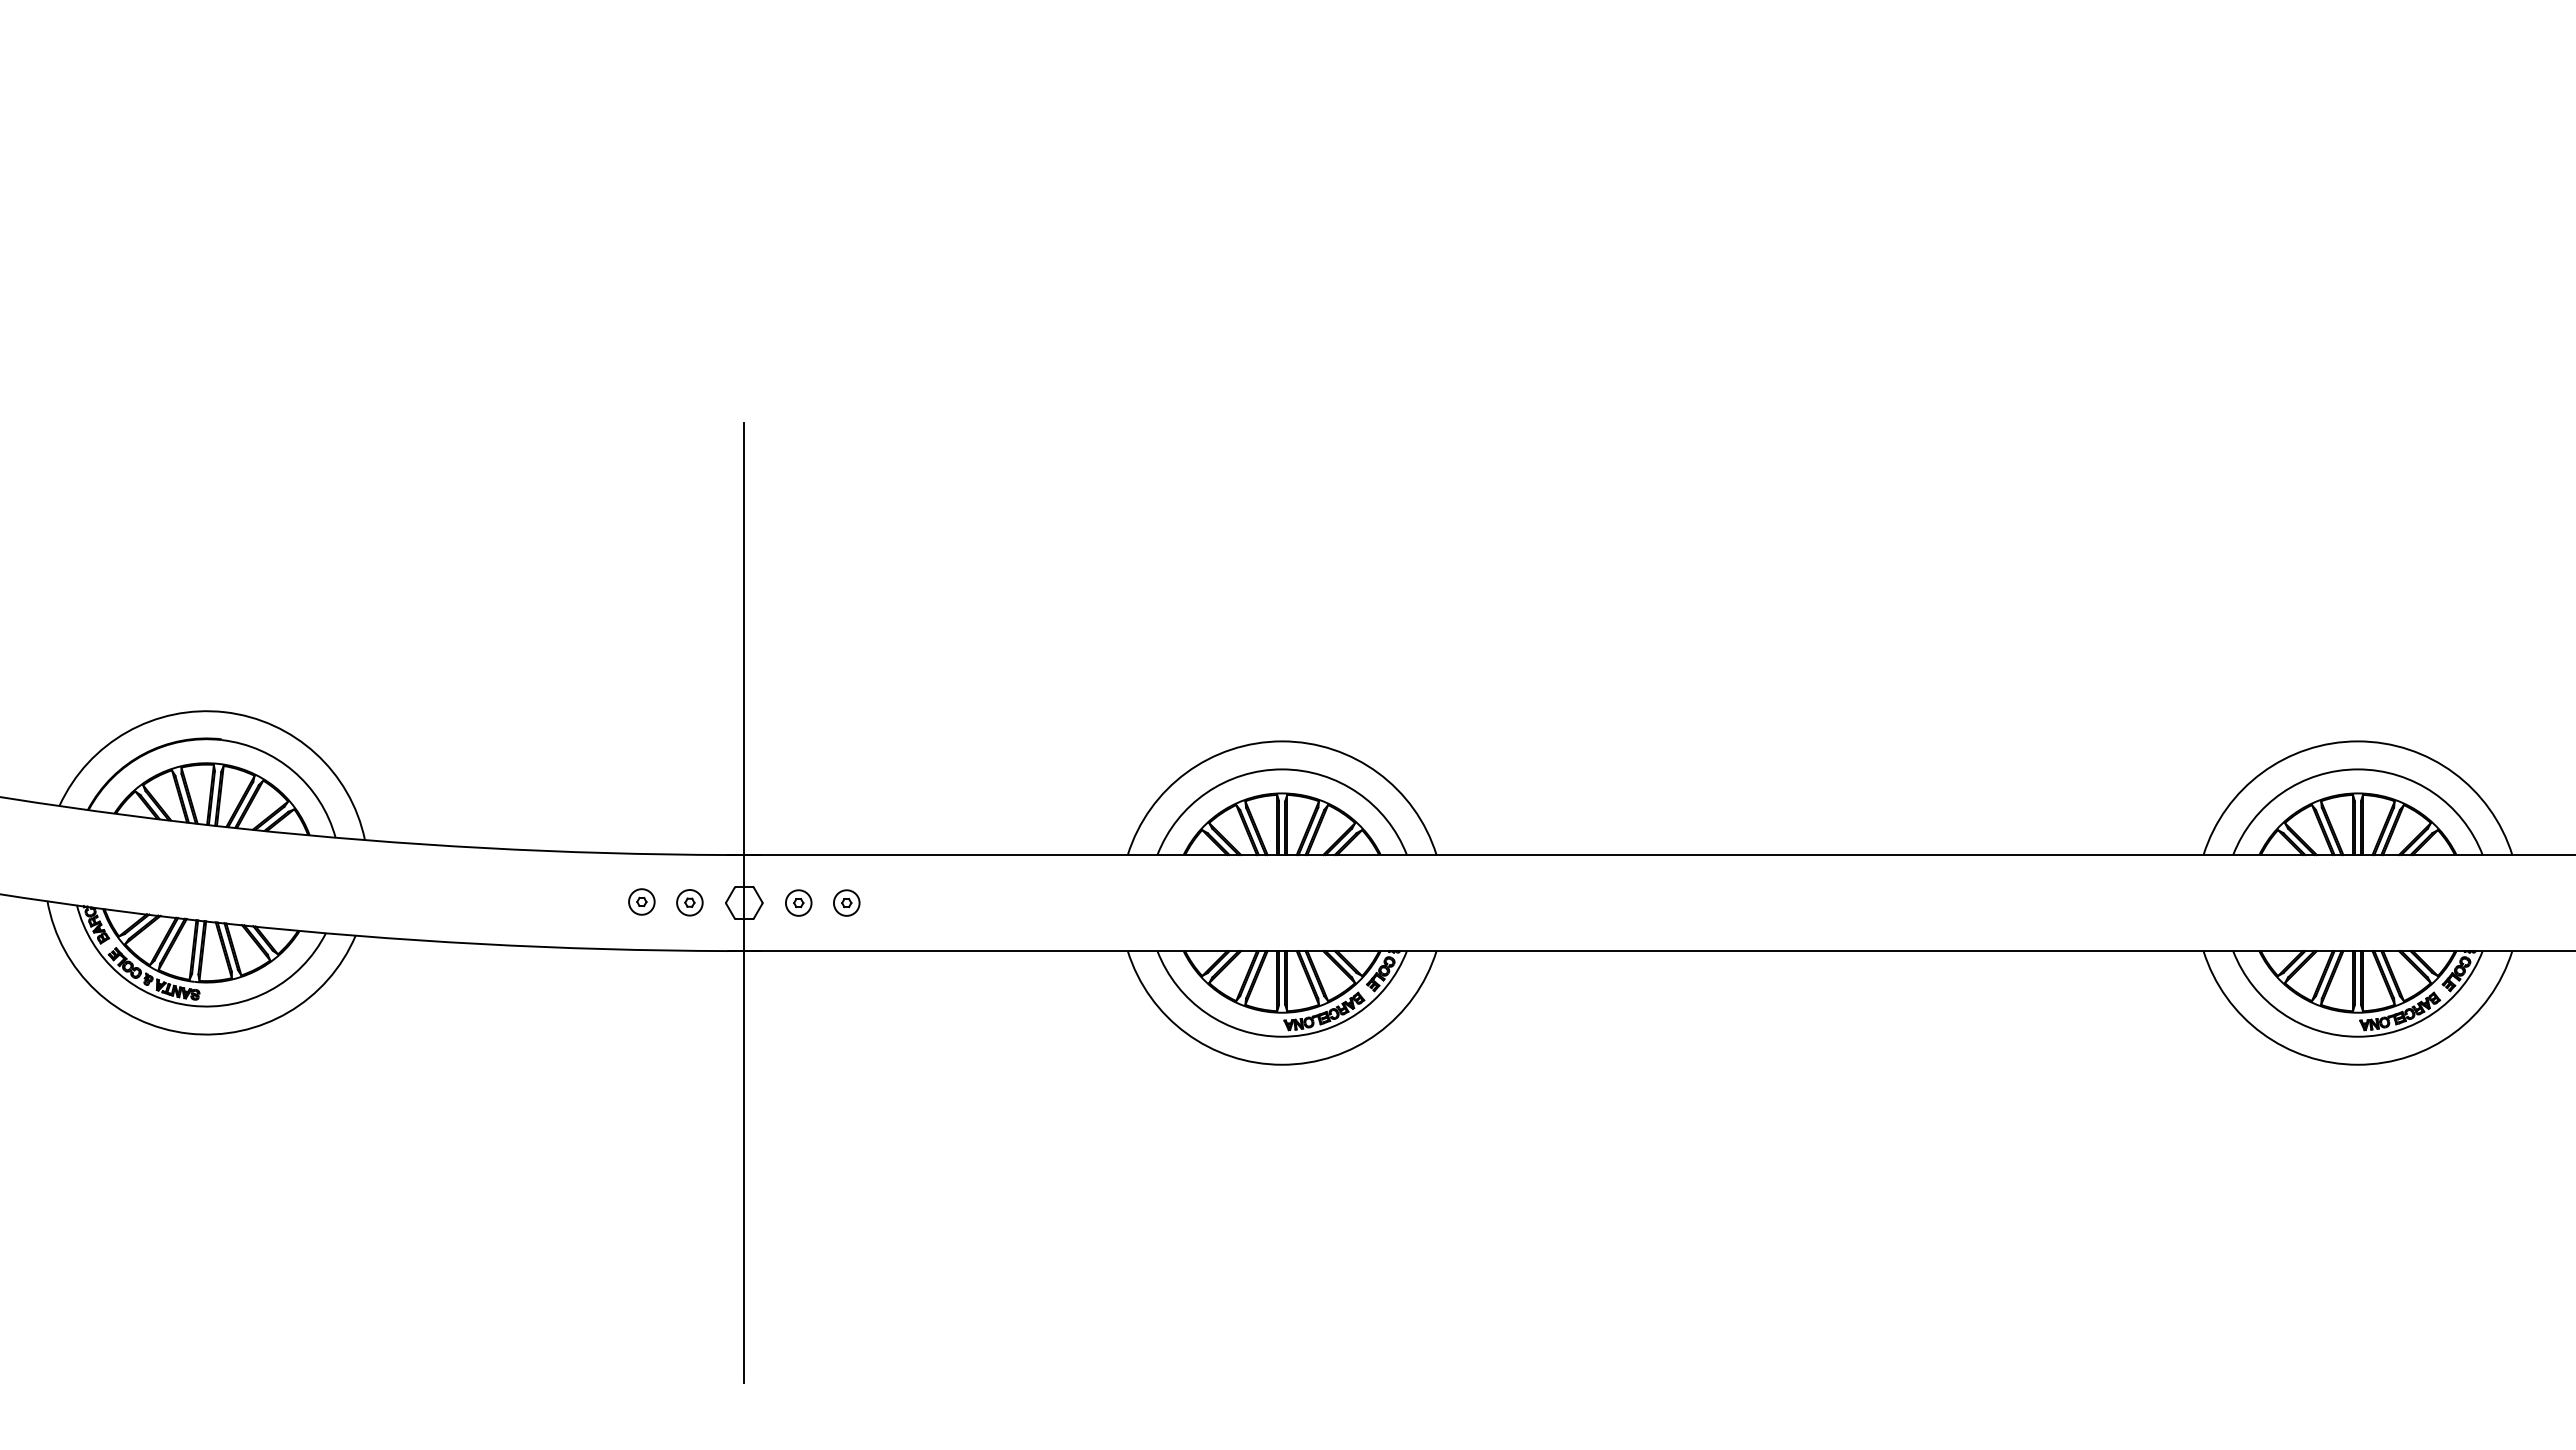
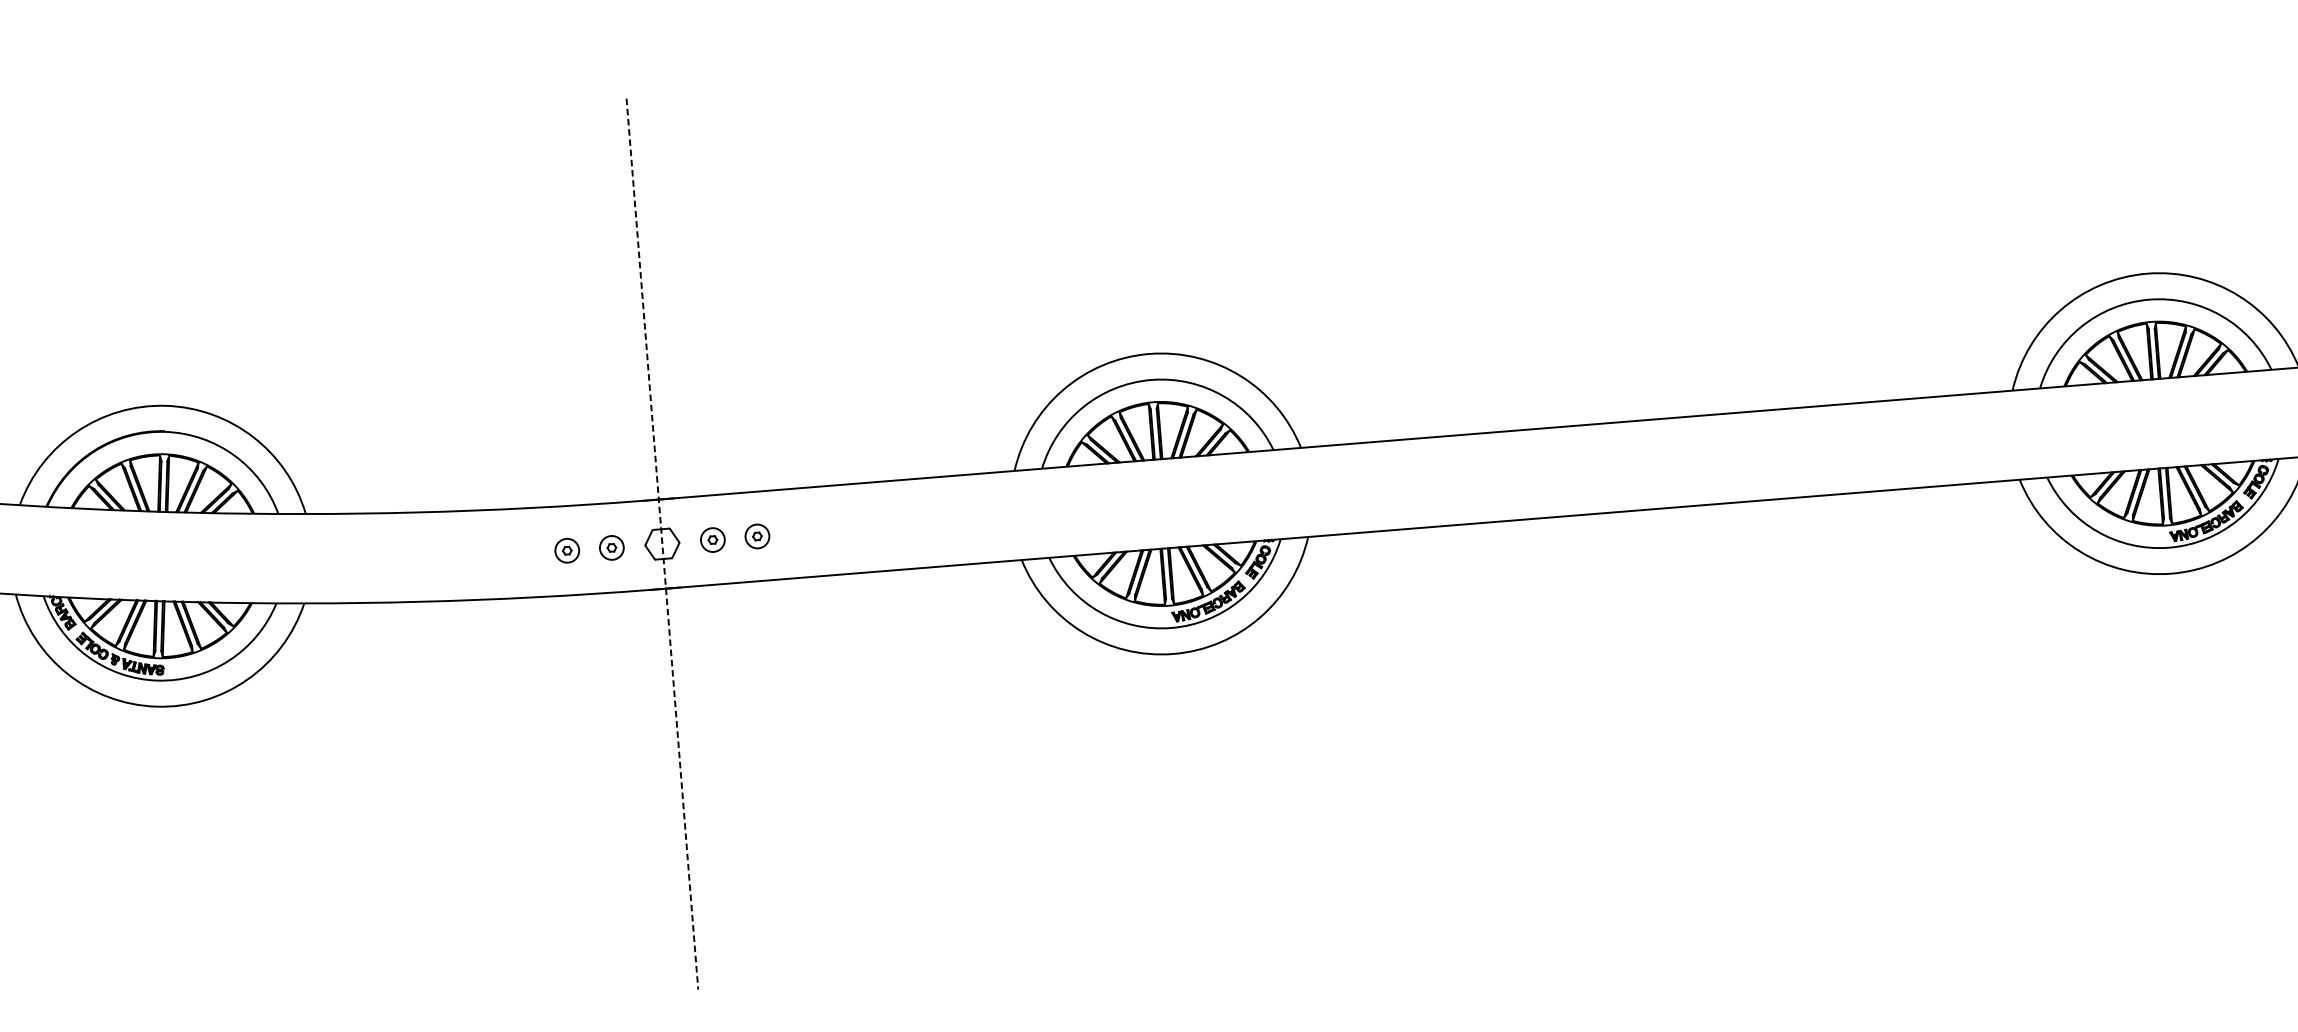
line: (744, 903) -> (662, 544), solid -> dashed

